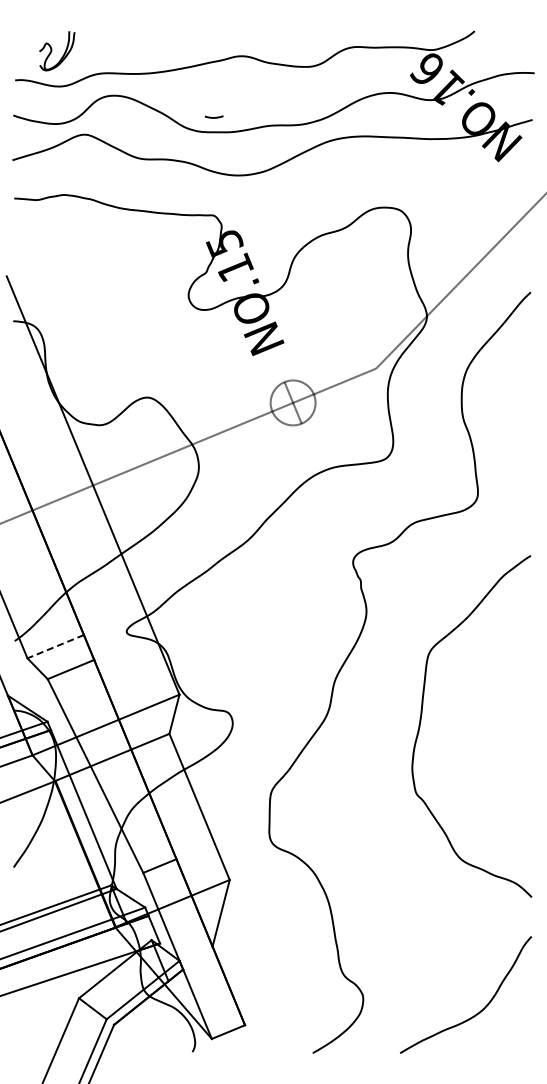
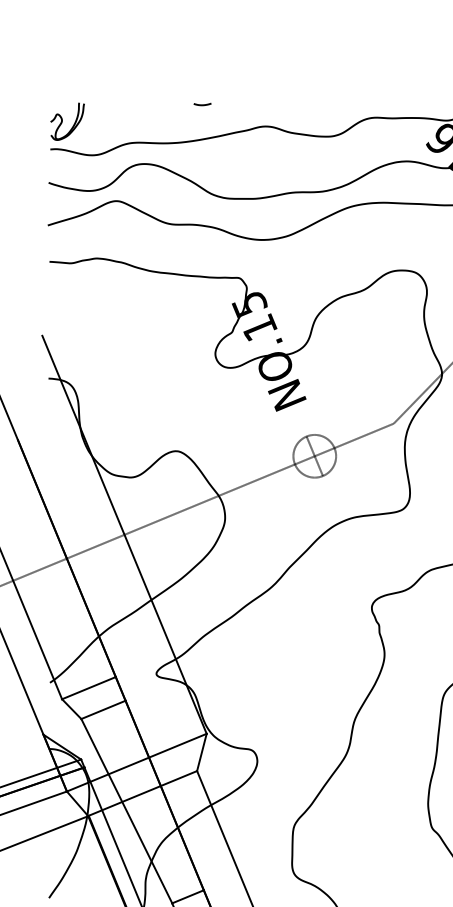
part: (57, 51) -> (67, 121), moved
curve: (213, 117) -> (201, 104), moved
line: (55, 646) -> (88, 687), dashed -> solid

